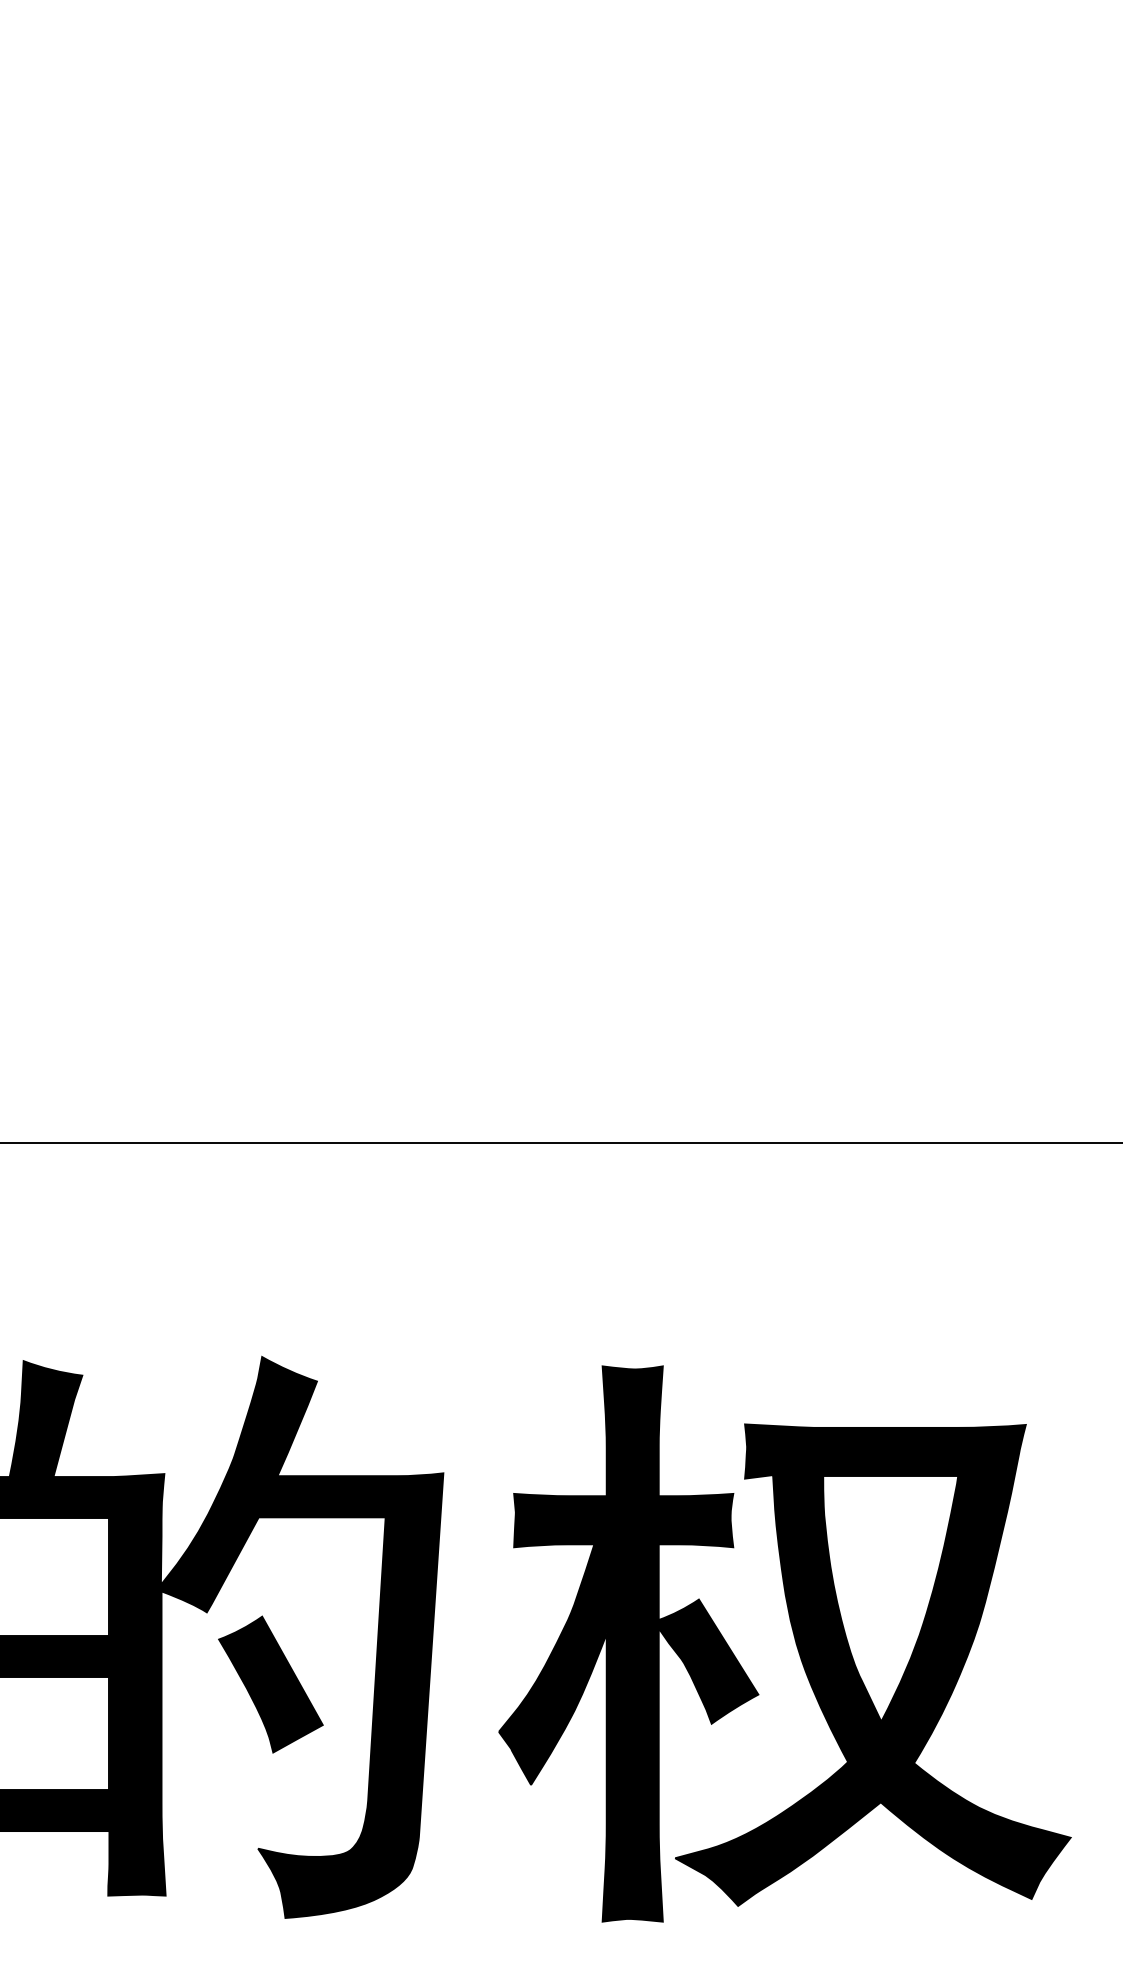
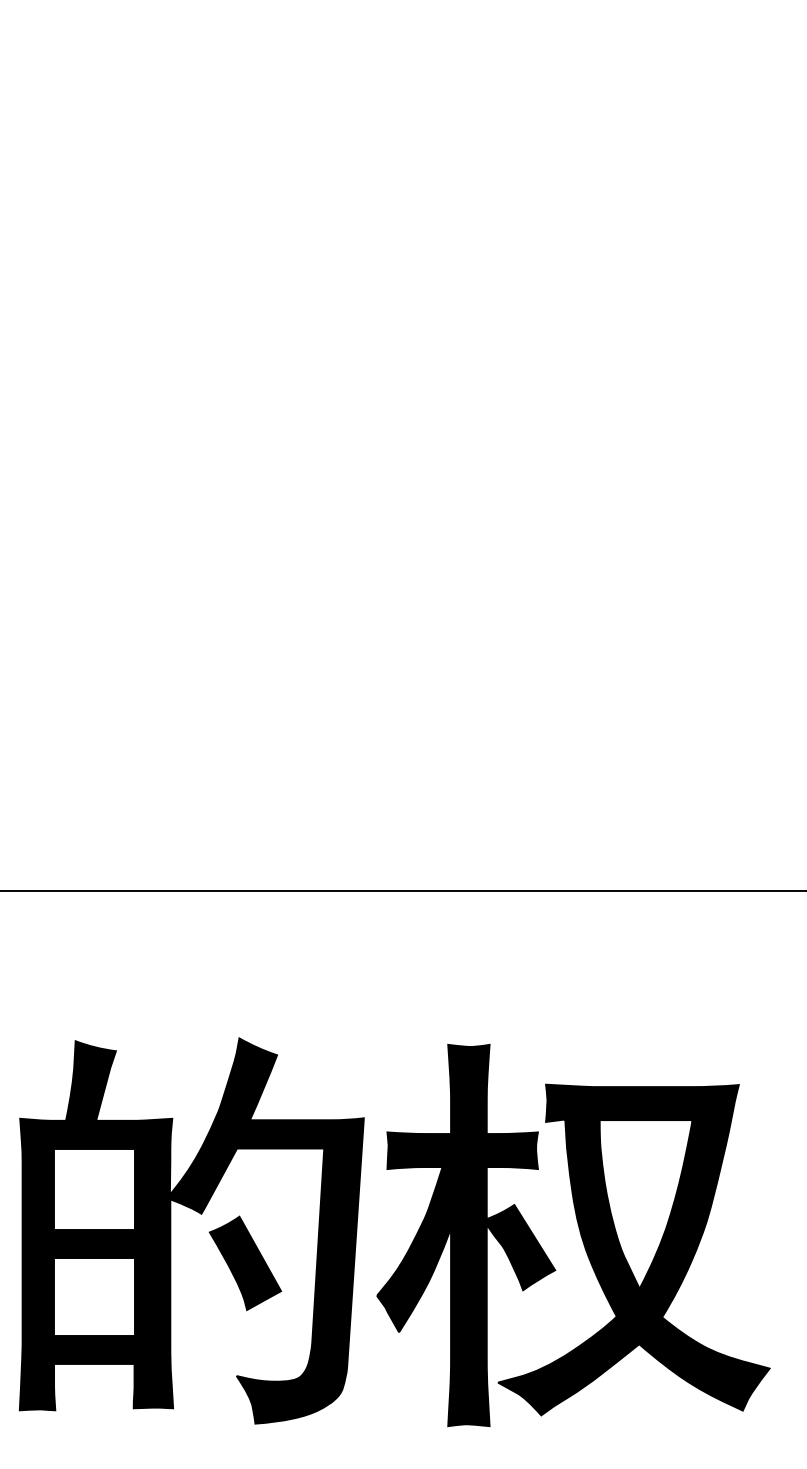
part: (793, 1639) -> (579, 1232), moved

